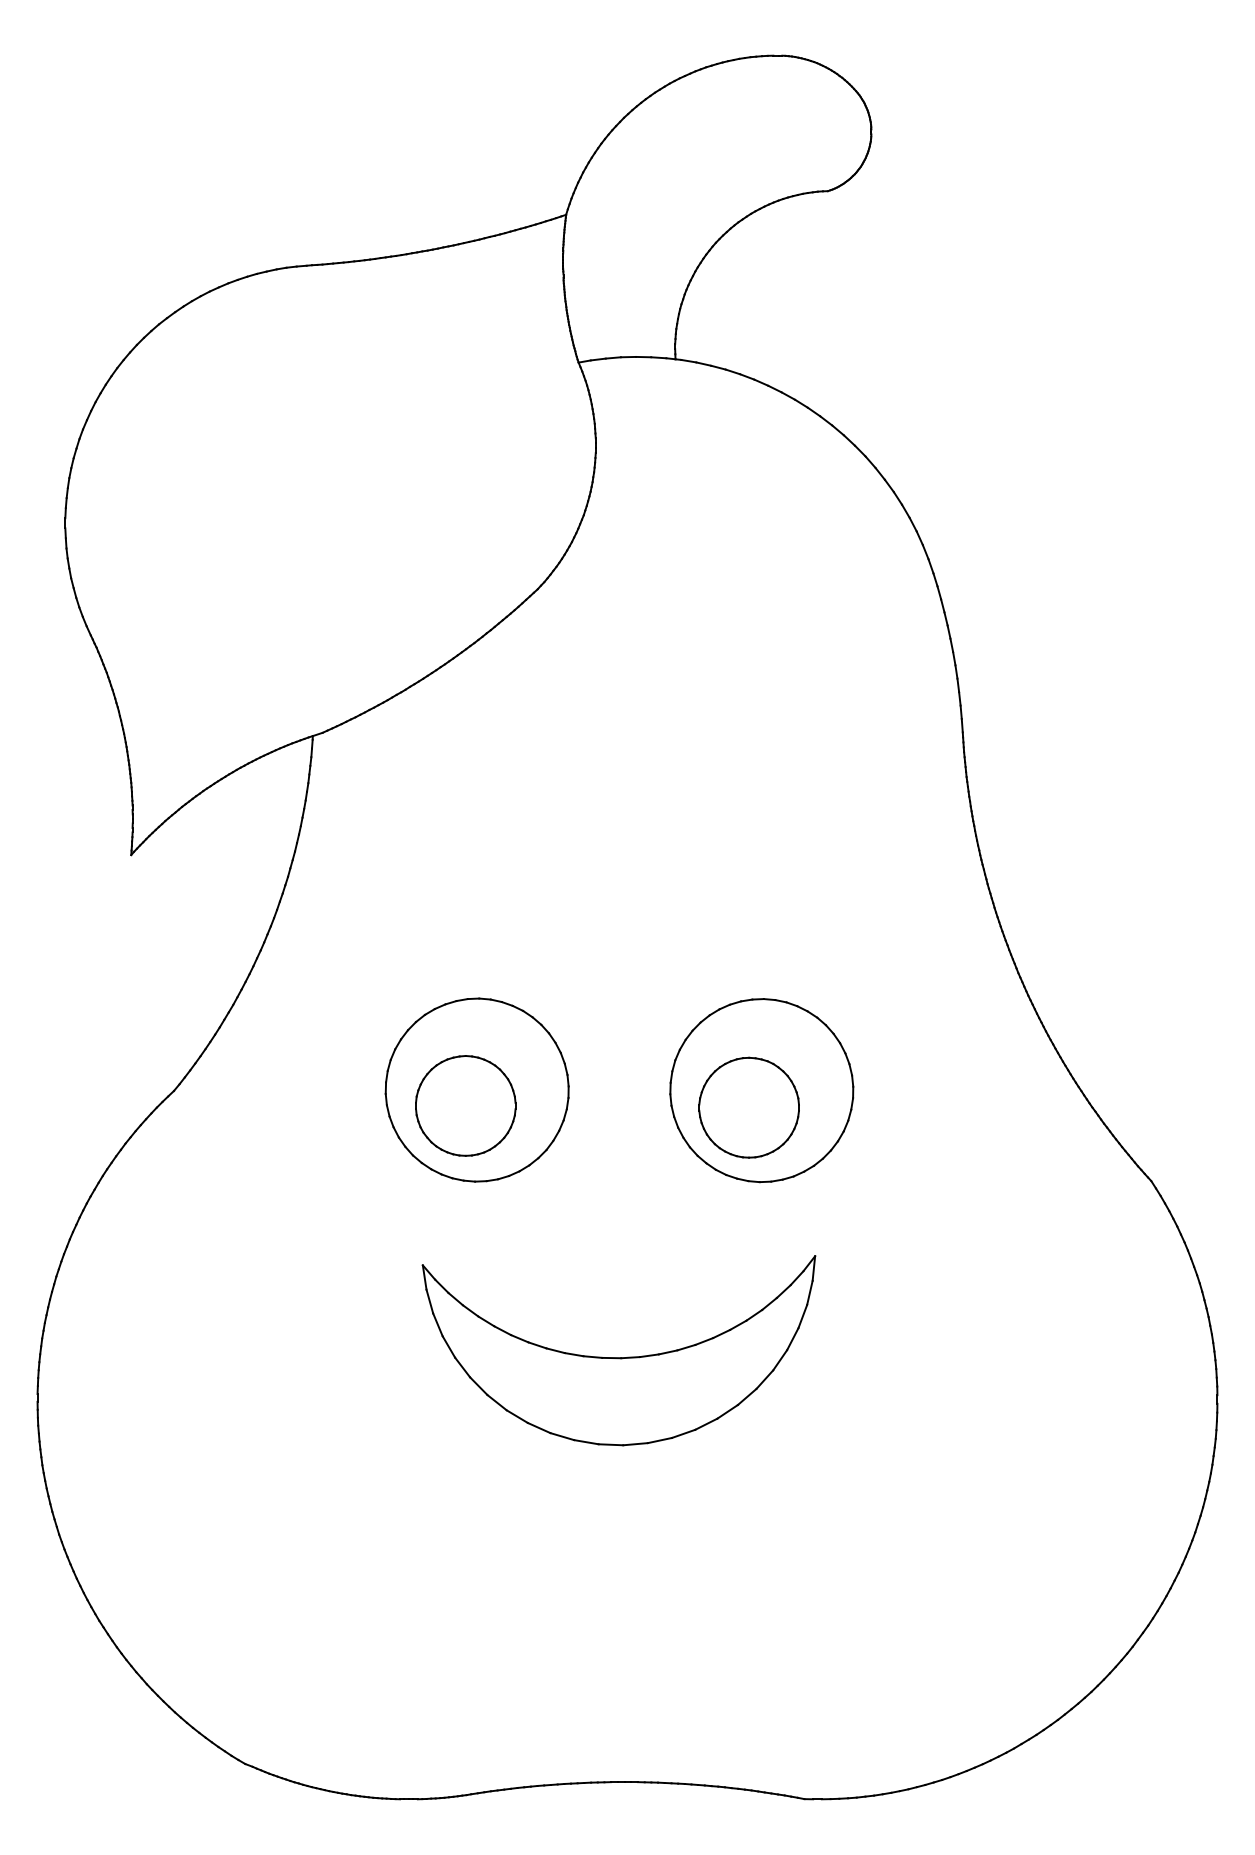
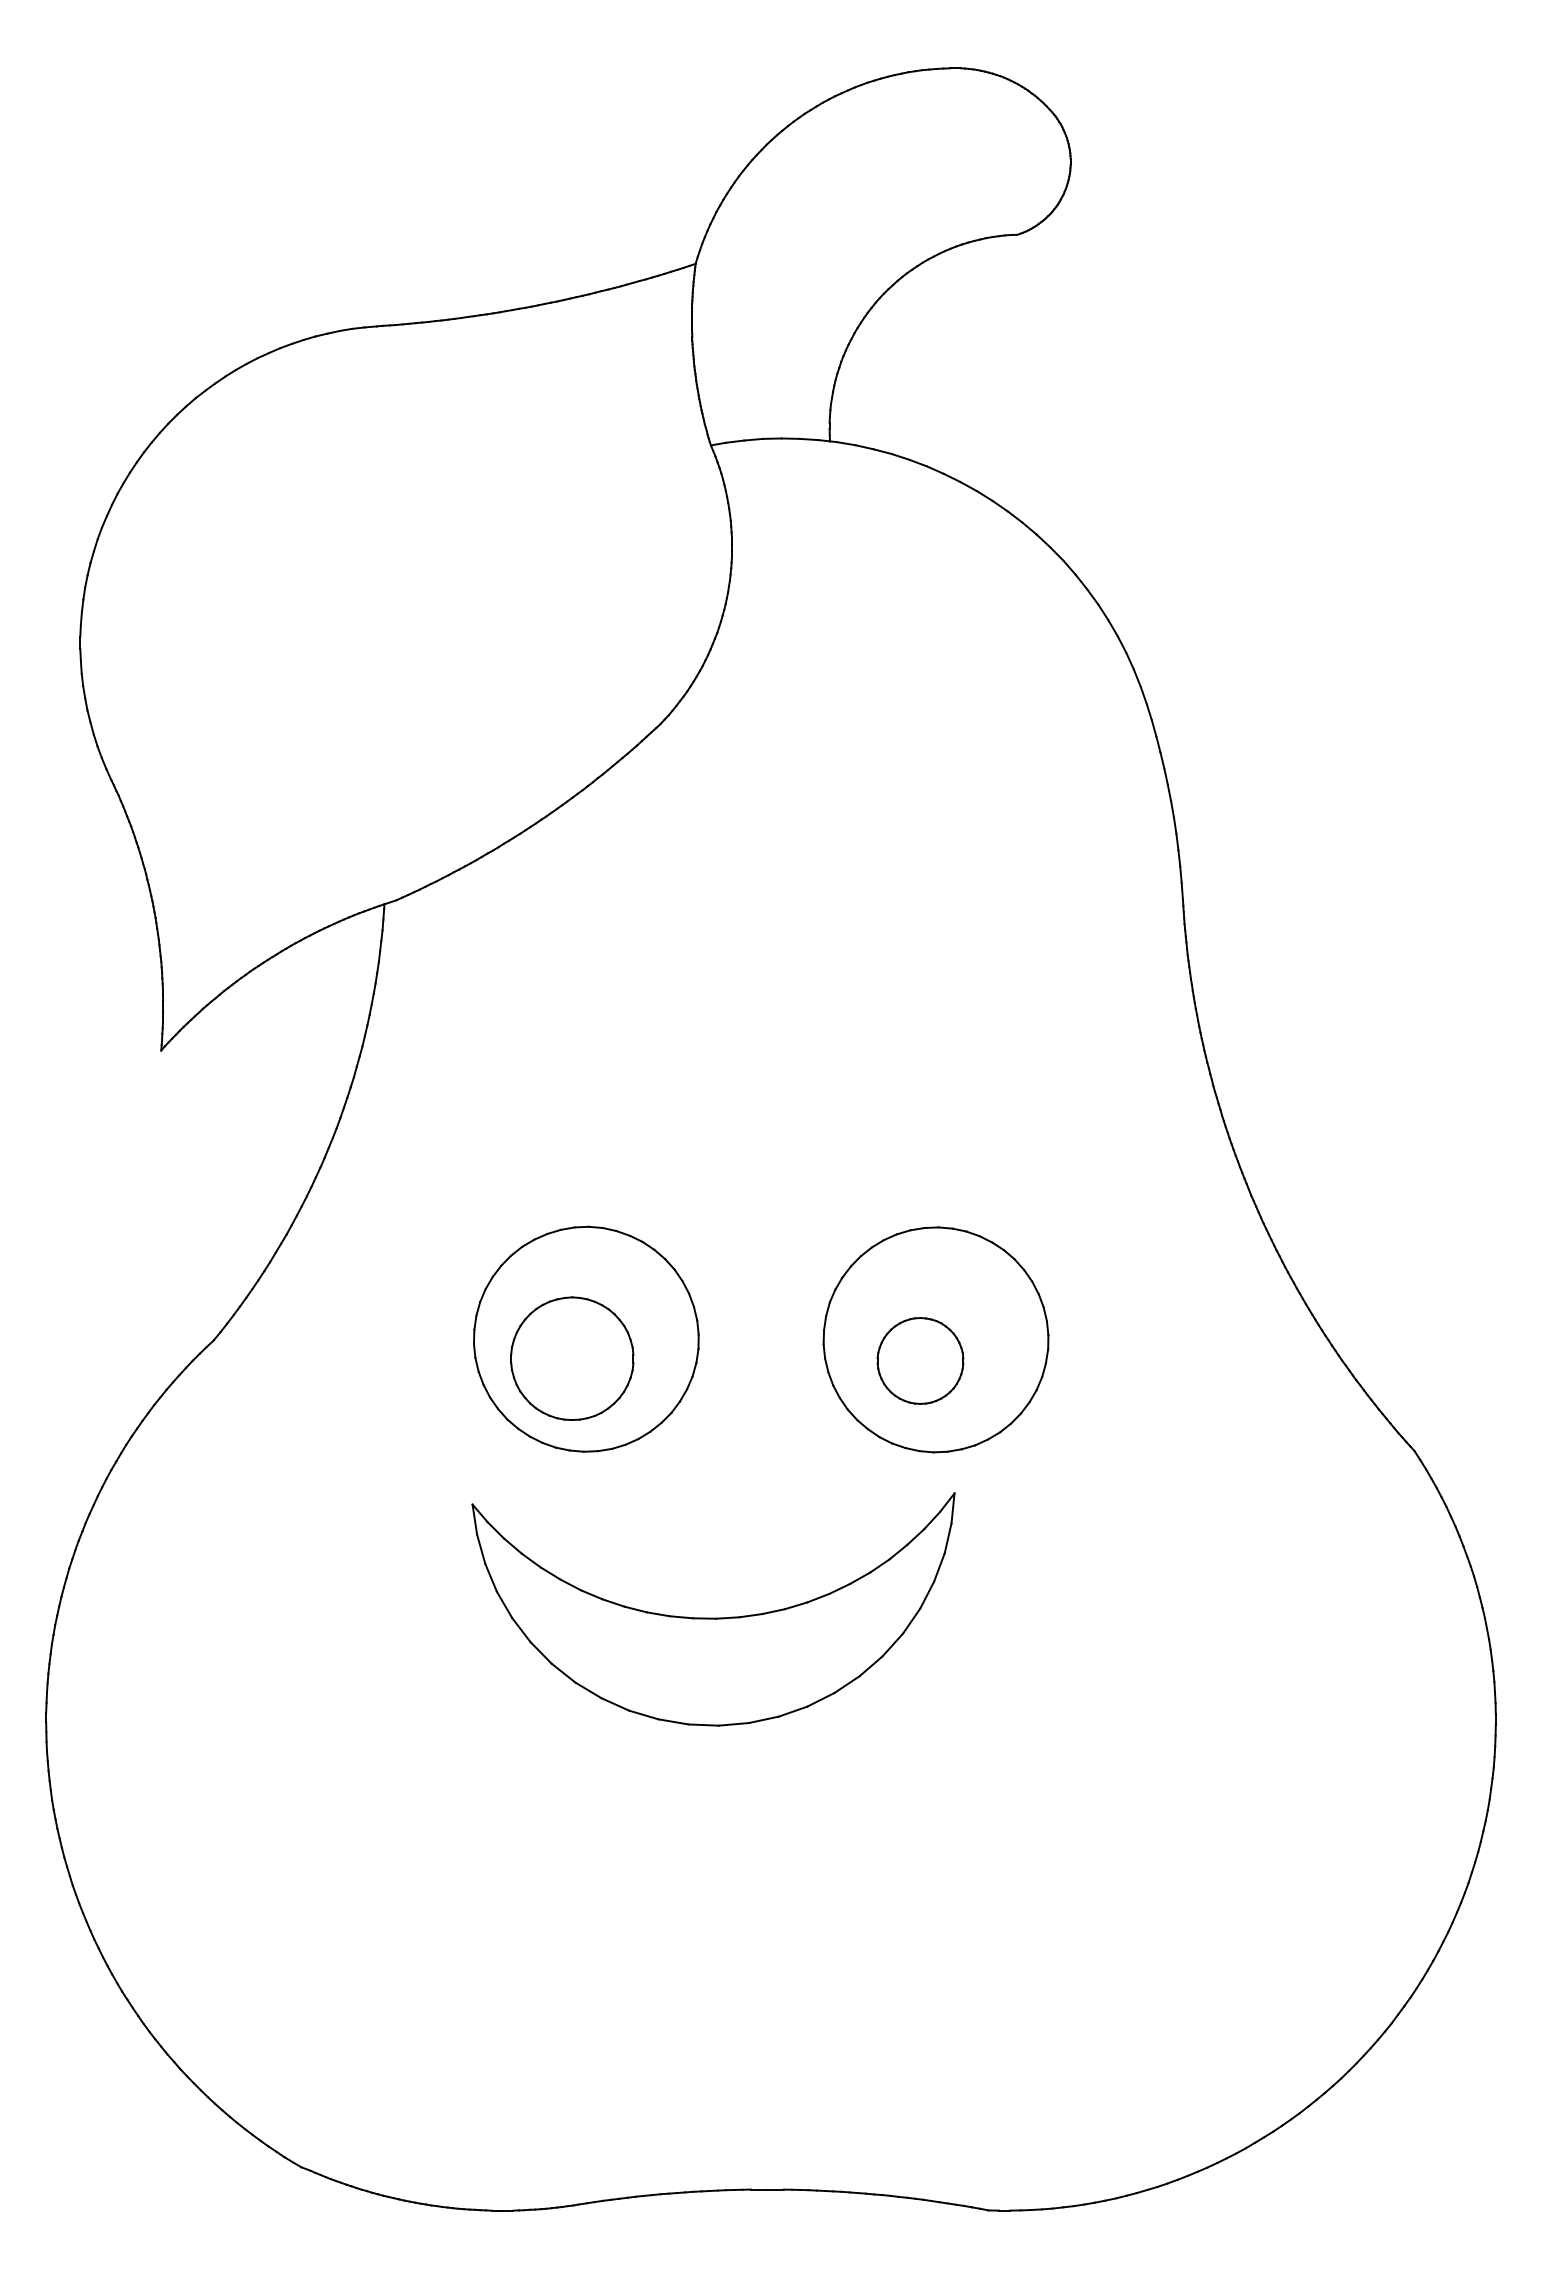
part: (749, 1107) -> (920, 1360), size x0.7
part: (618, 1357) -> (713, 1617), moved

